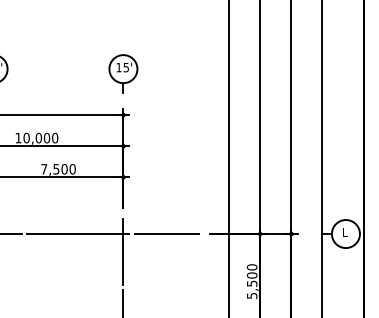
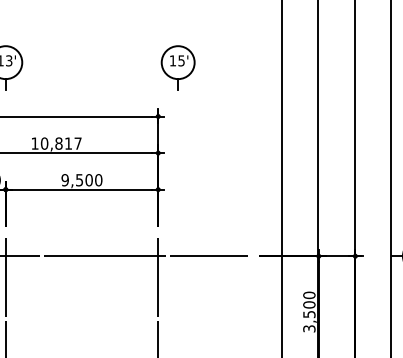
part: (123, 73) -> (178, 67), moved
text: (46, 137) -> (67, 142), 10,000 -> 10,817
text: (44, 169) -> (65, 180), 7,500 -> 9,500
text: (251, 295) -> (308, 328), 5,500 -> 3,500

